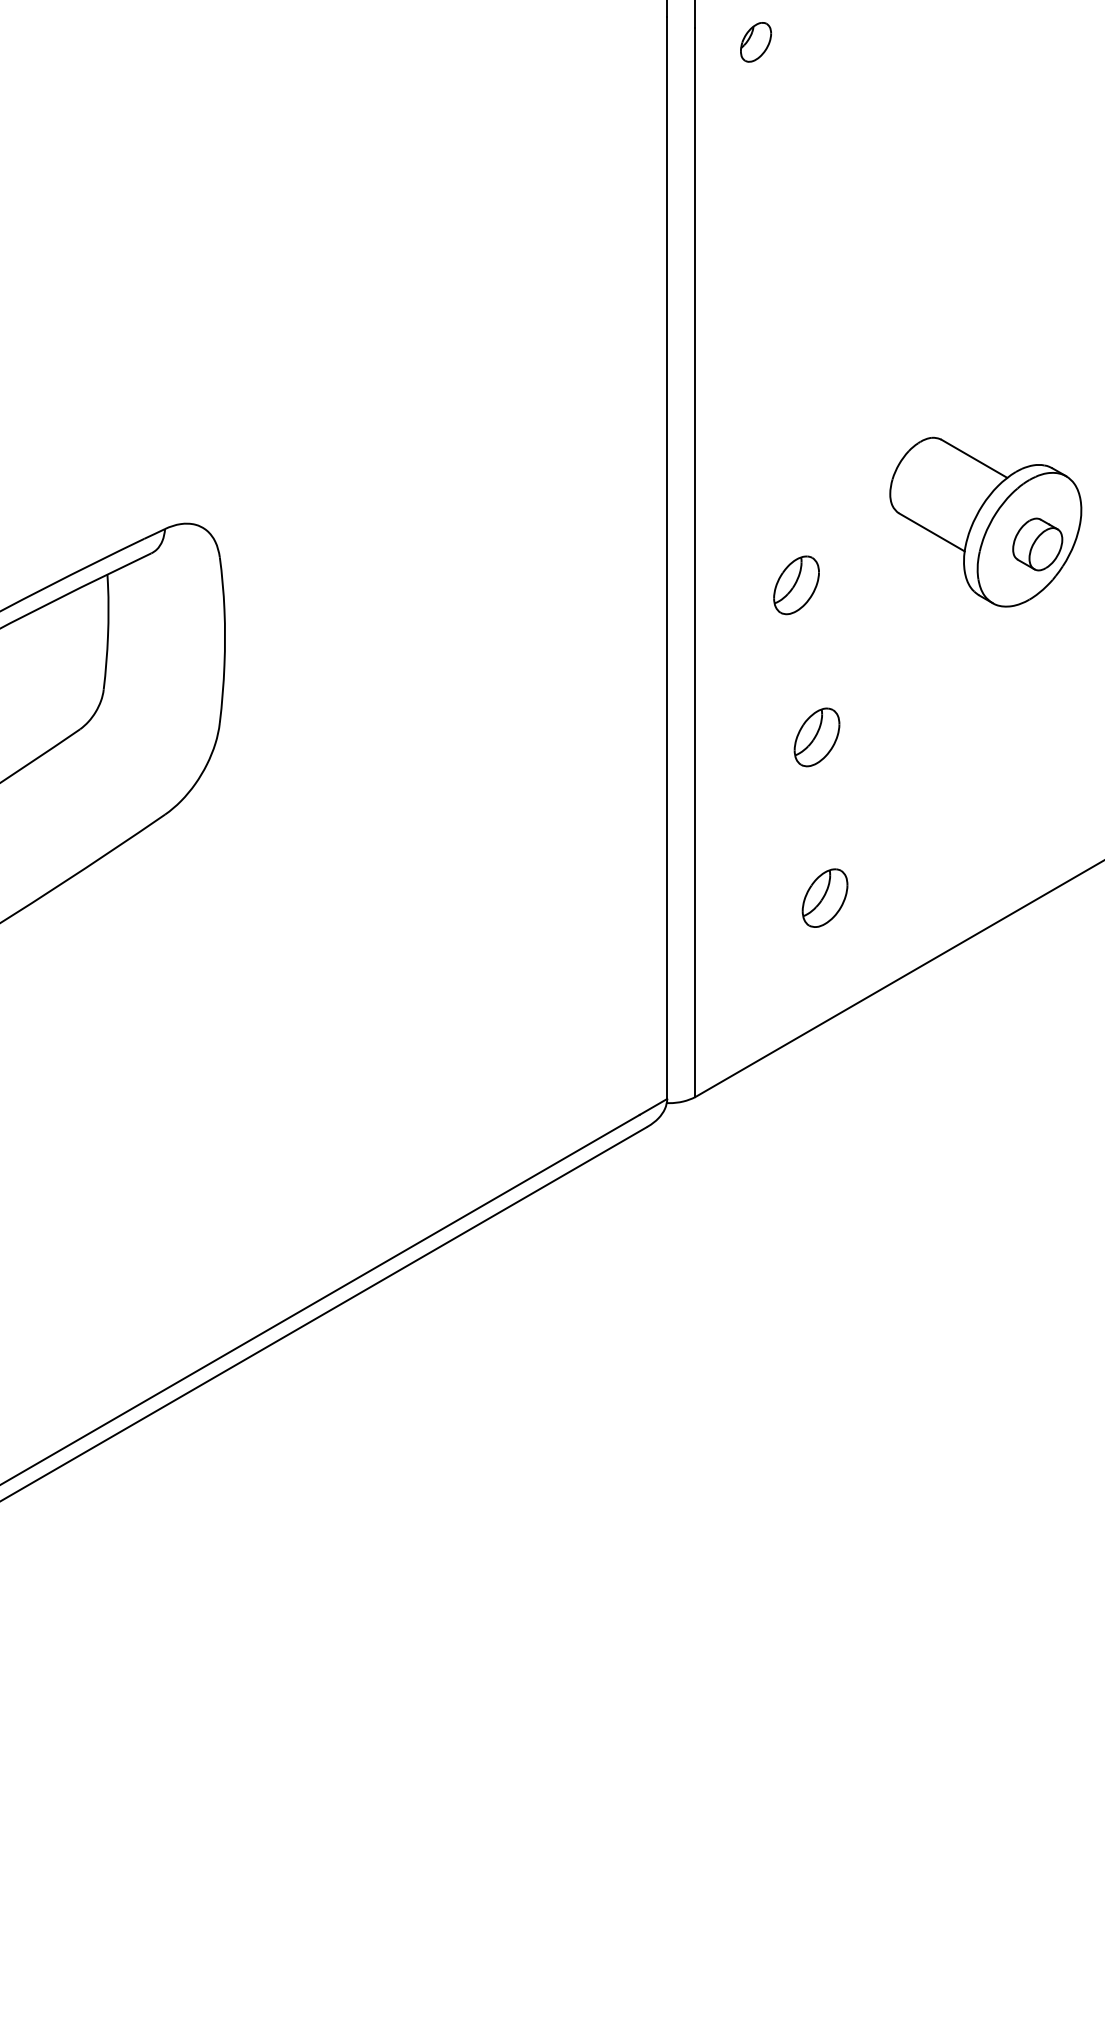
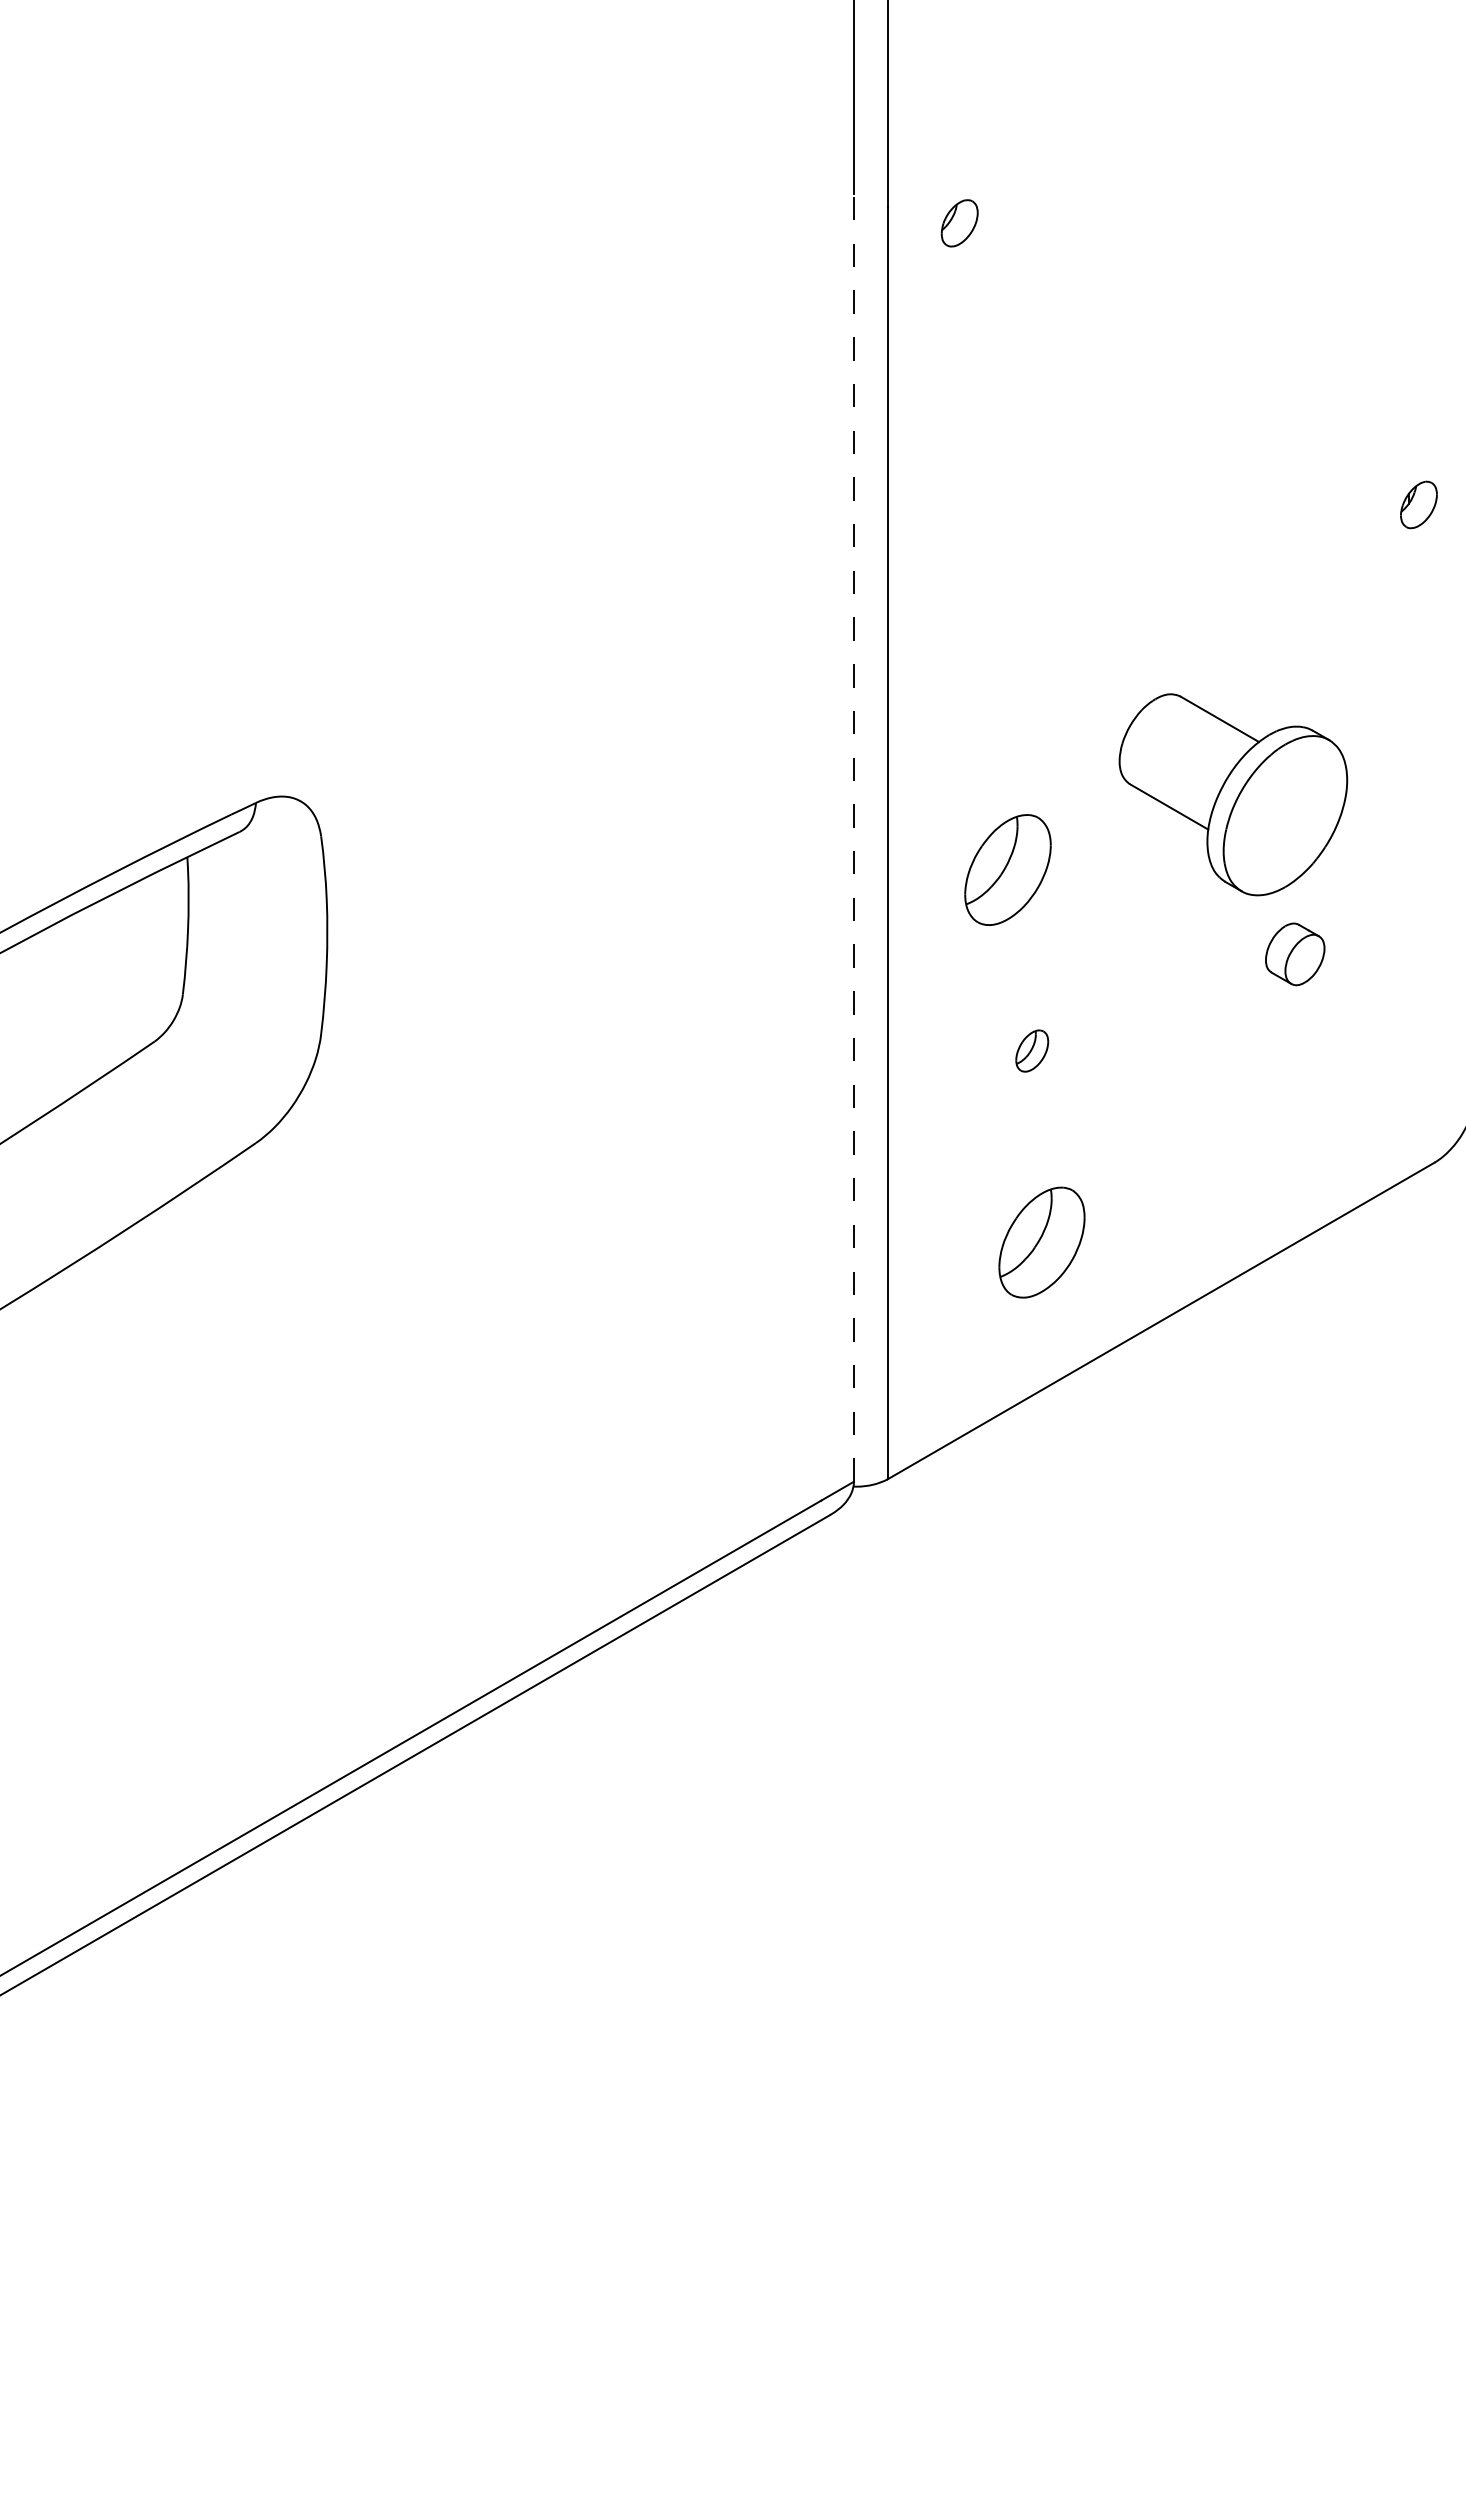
part: (1037, 544) -> (1295, 954), moved
line: (666, 558) -> (853, 837), solid -> dashed
part: (796, 584) -> (1007, 869), size x1.6
part: (816, 736) -> (1031, 1050), size x0.6
part: (824, 898) -> (1041, 1242), size x1.6

